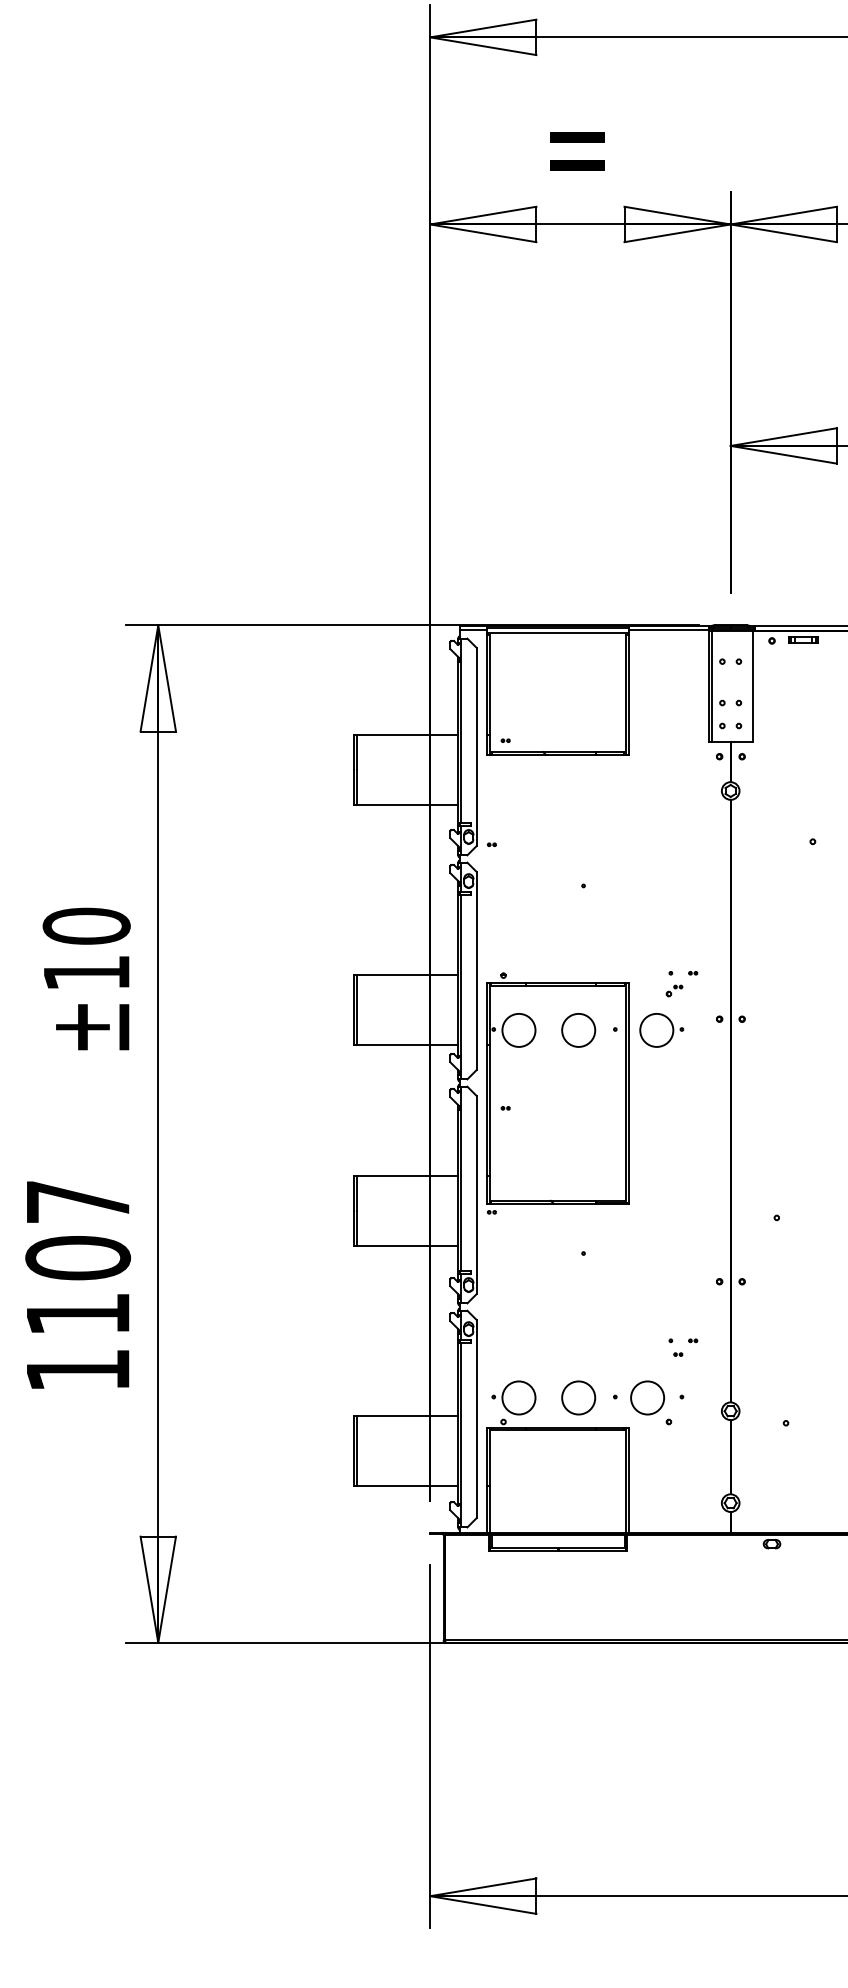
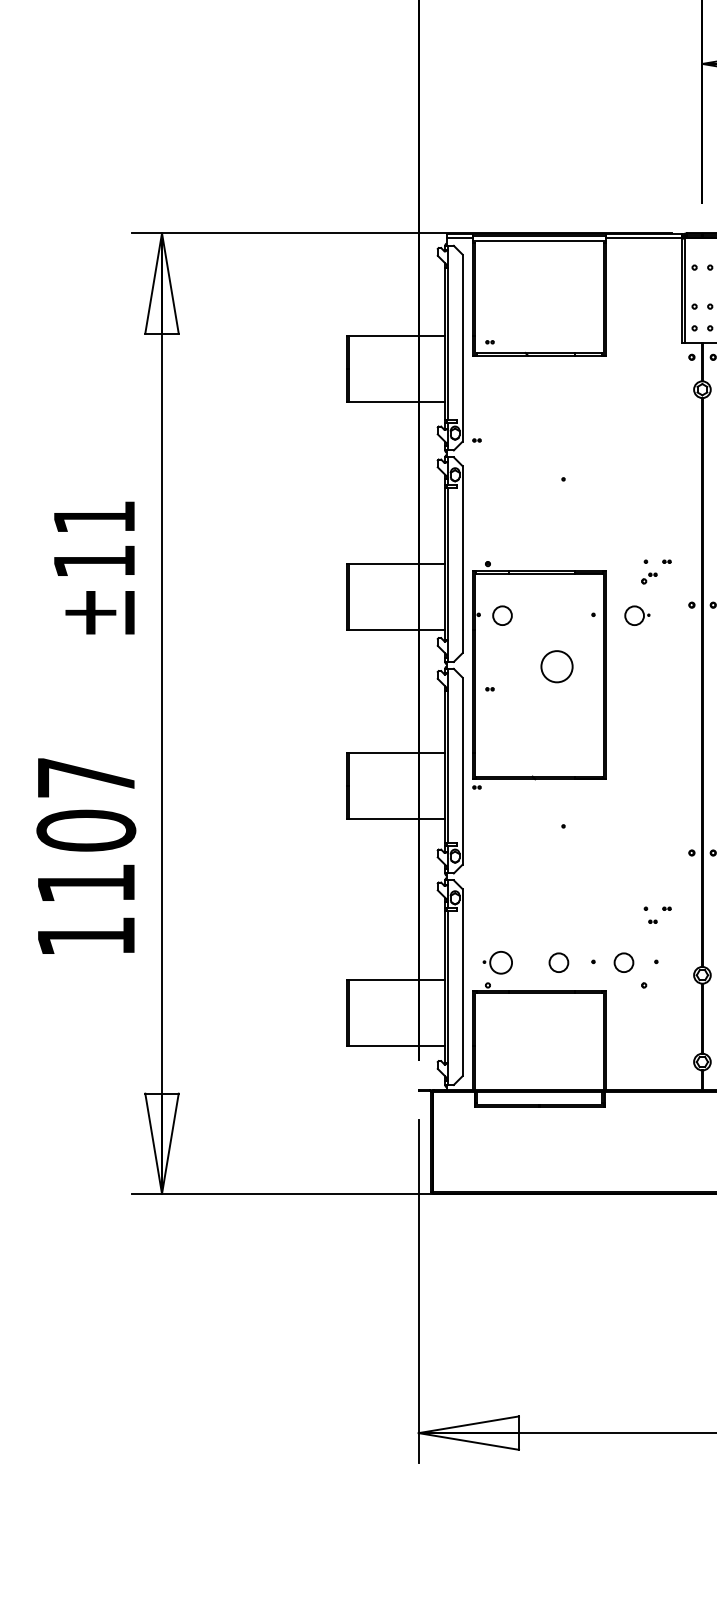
text: (86, 925) -> (94, 516), ±10 -> ±11
circle: (518, 1029) -> (502, 614), size x0.6
circle: (578, 1030) -> (556, 666), moved
part: (661, 1030) -> (637, 615), size x0.6
part: (513, 1397) -> (497, 962), size x0.7
circle: (578, 1397) -> (558, 962), size x0.6
circle: (647, 1397) -> (623, 962), size x0.6

